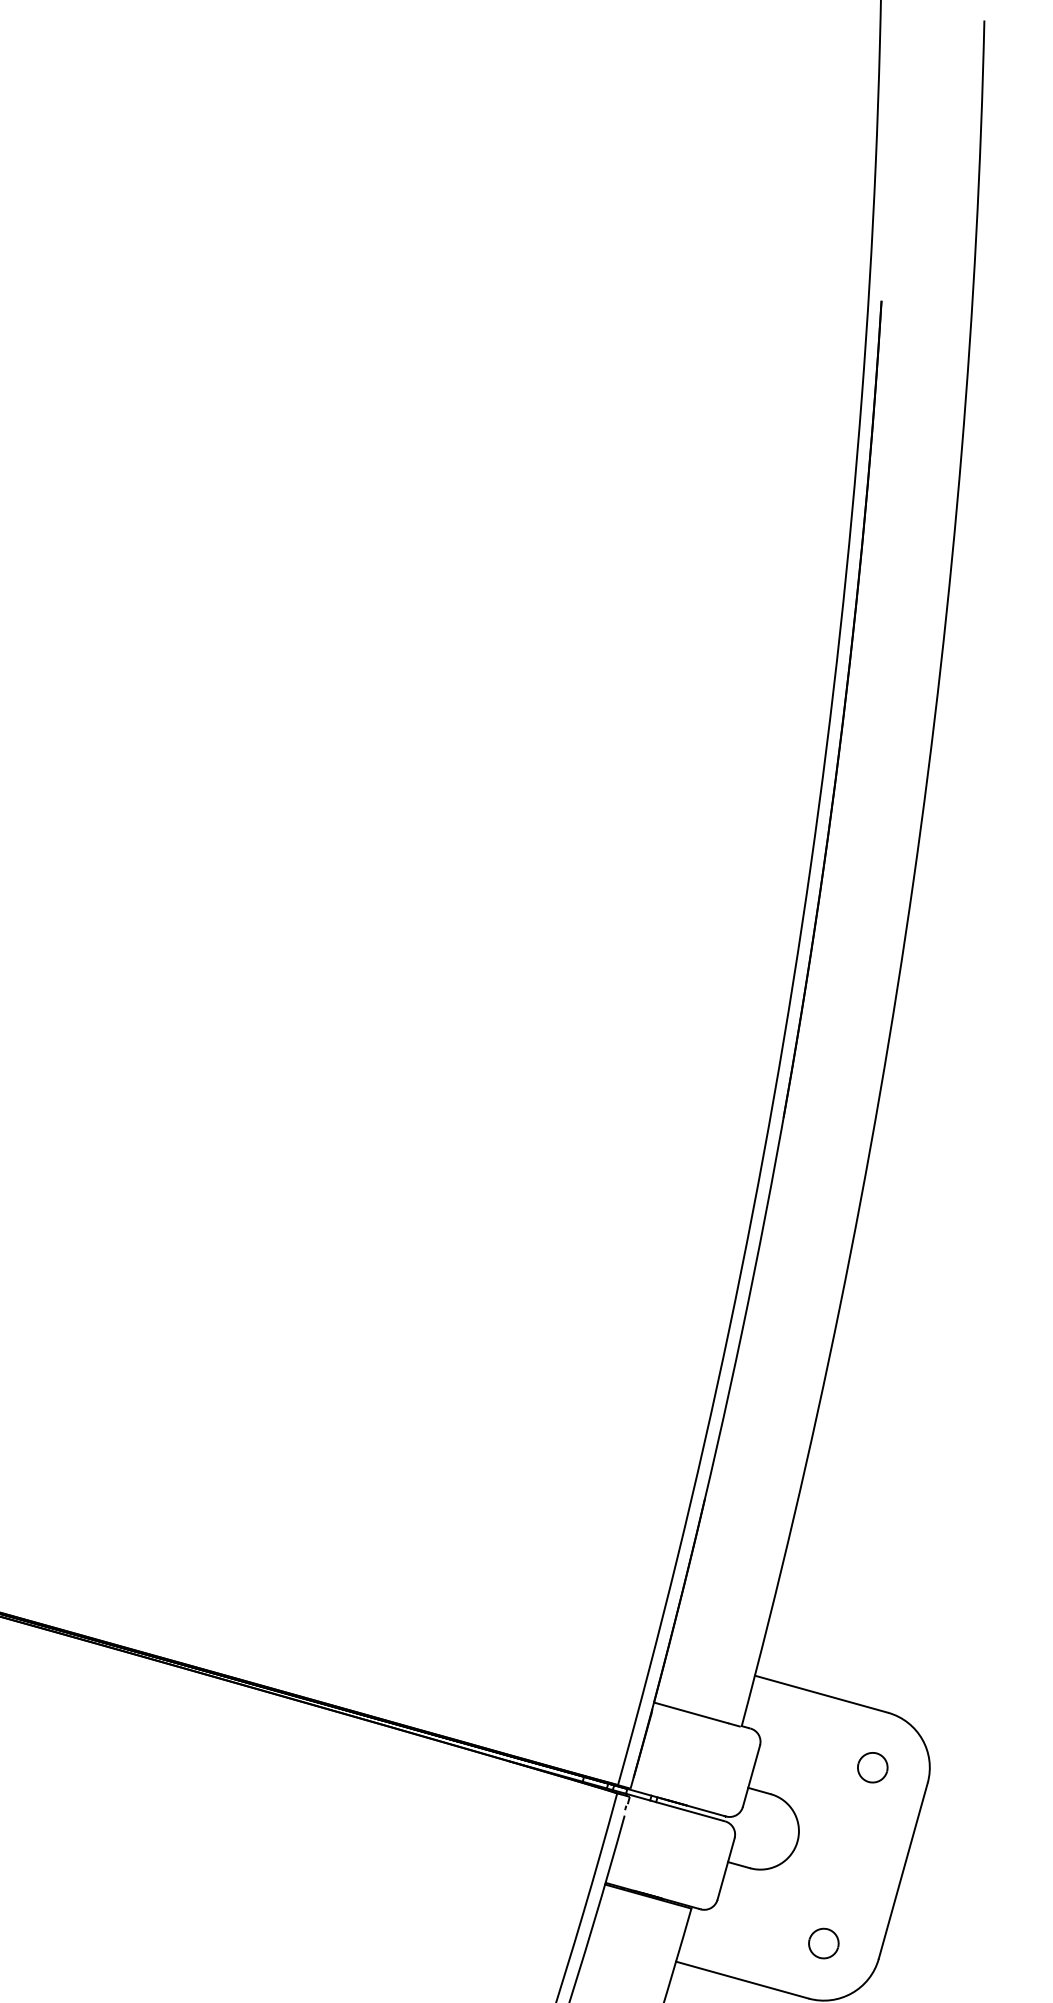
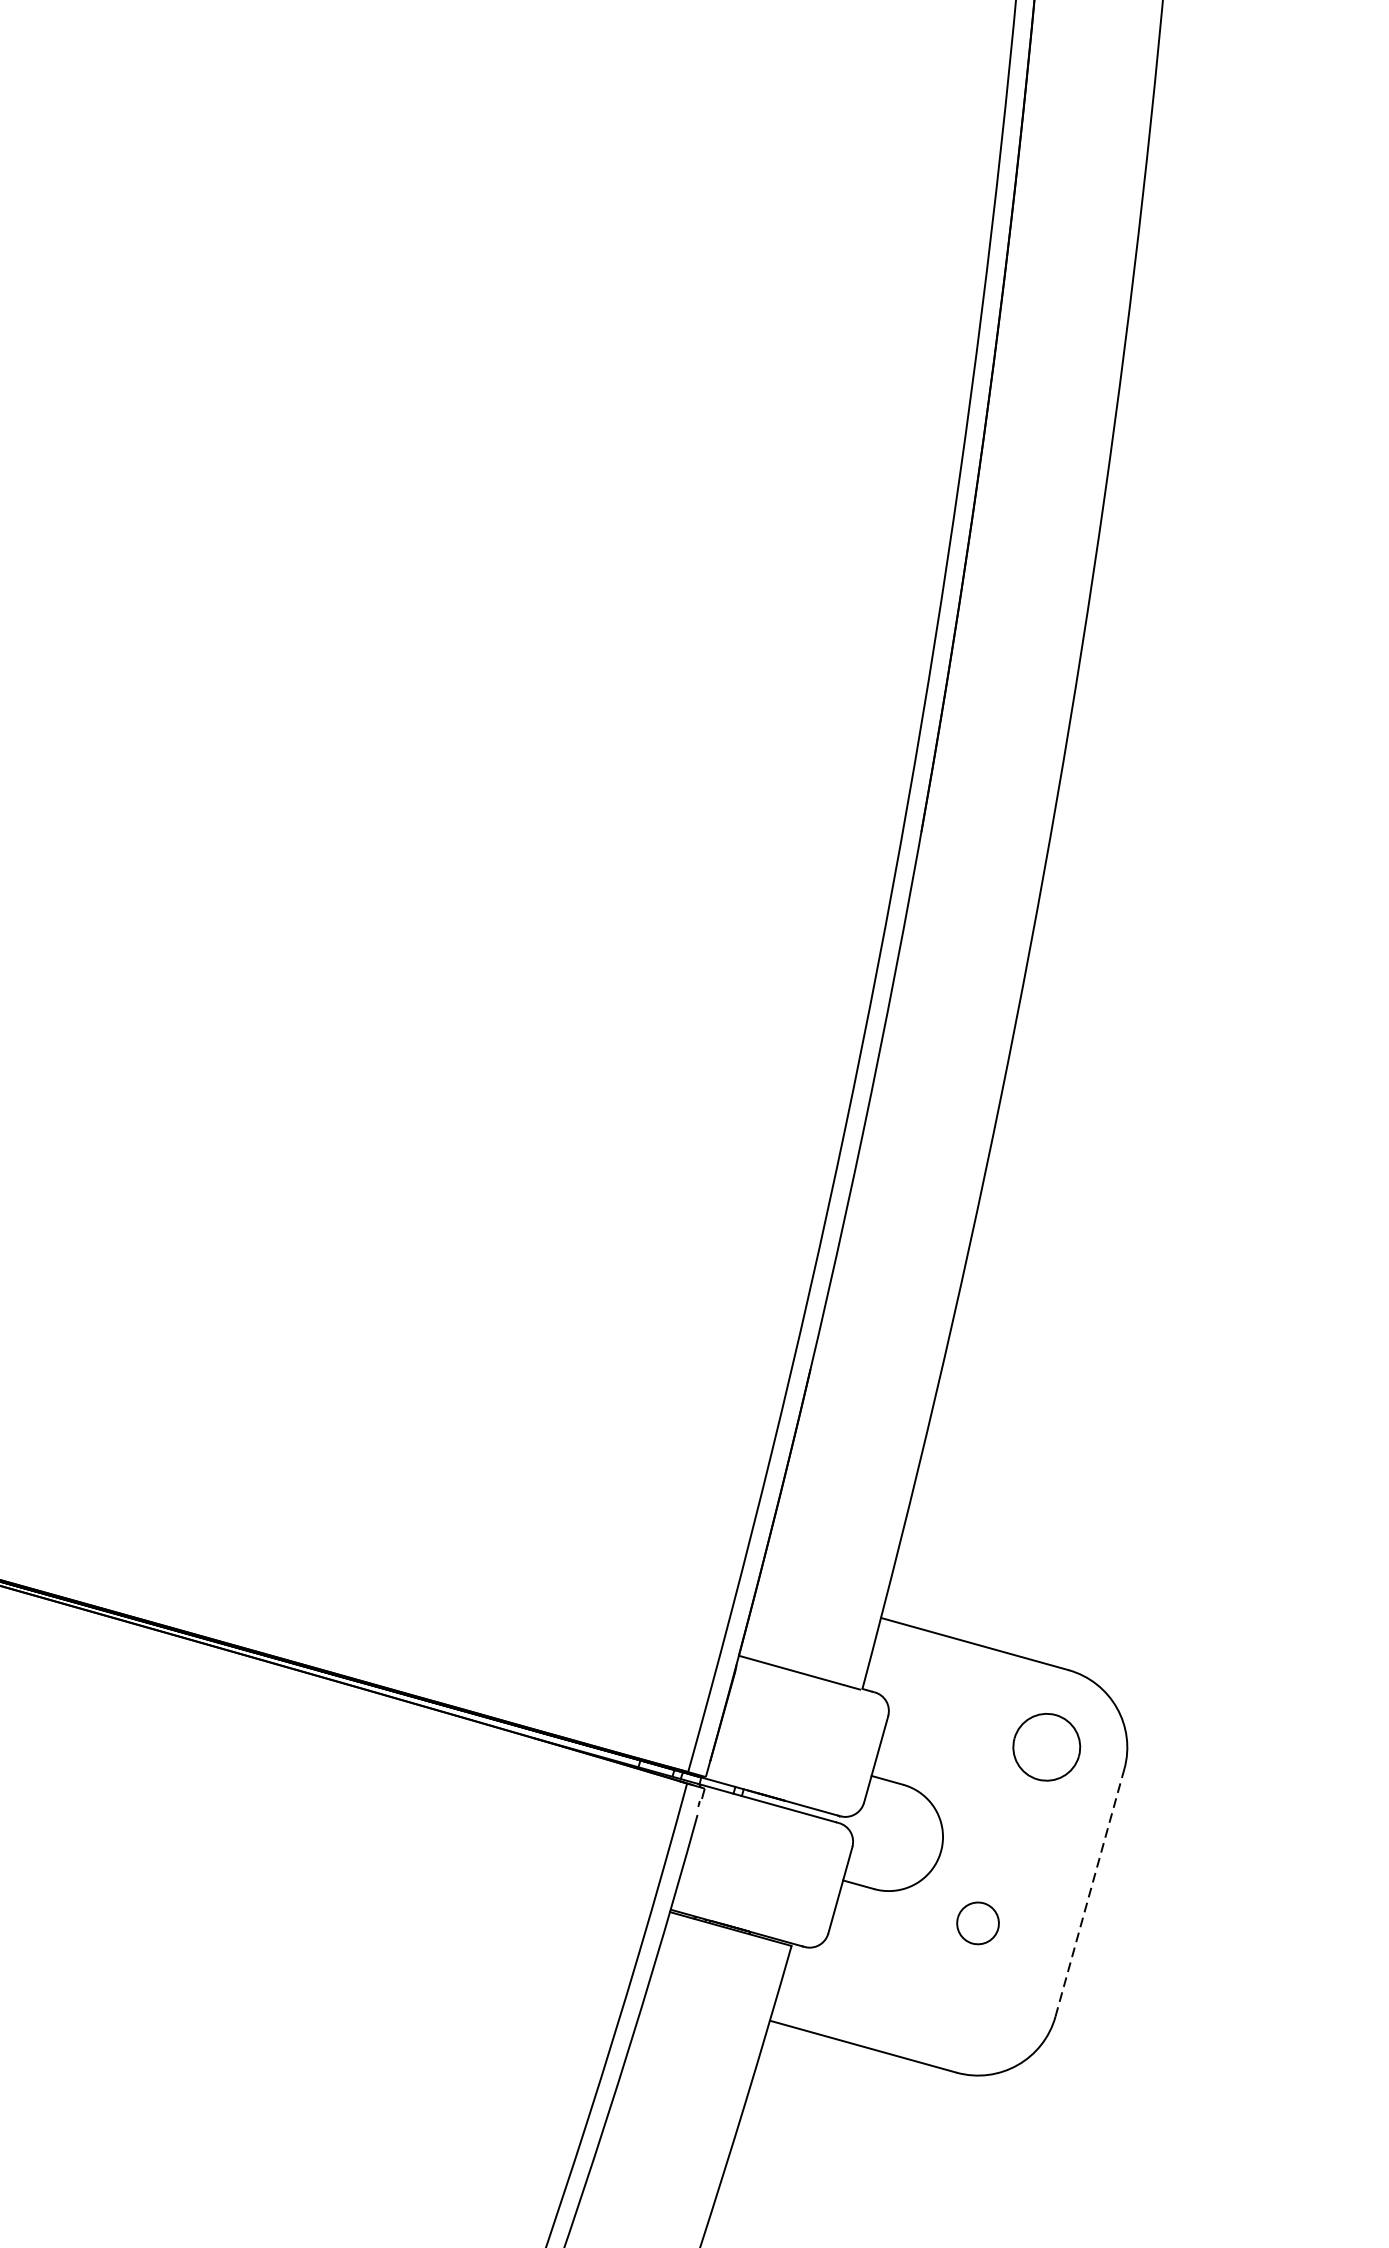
part: (872, 1767) -> (1046, 1747), size x1.6
line: (903, 1870) -> (1090, 1892), solid -> dashed
part: (823, 1943) -> (977, 1923), moved

